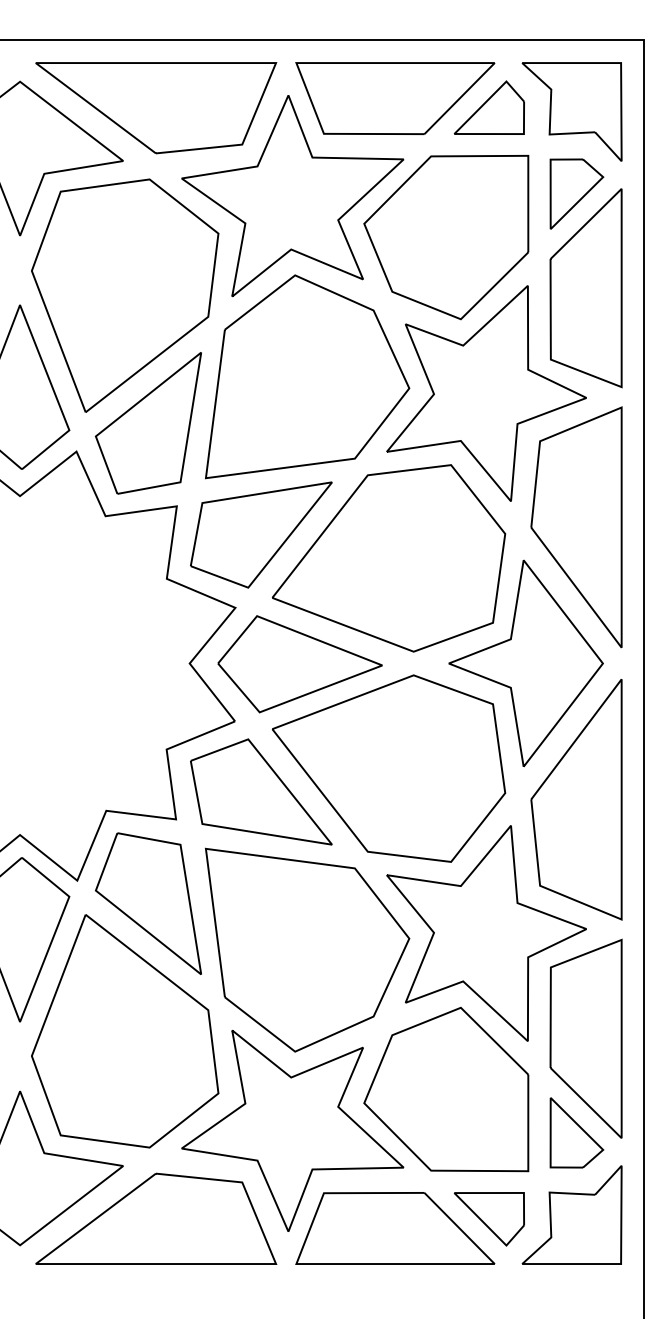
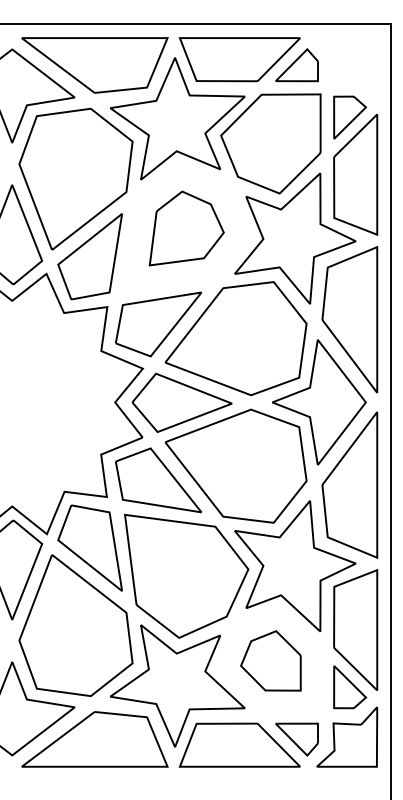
part: (572, 111) -> (347, 67), removed
part: (307, 376) -> (186, 228), size x0.6
part: (445, 1088) -> (270, 660), size x0.6

